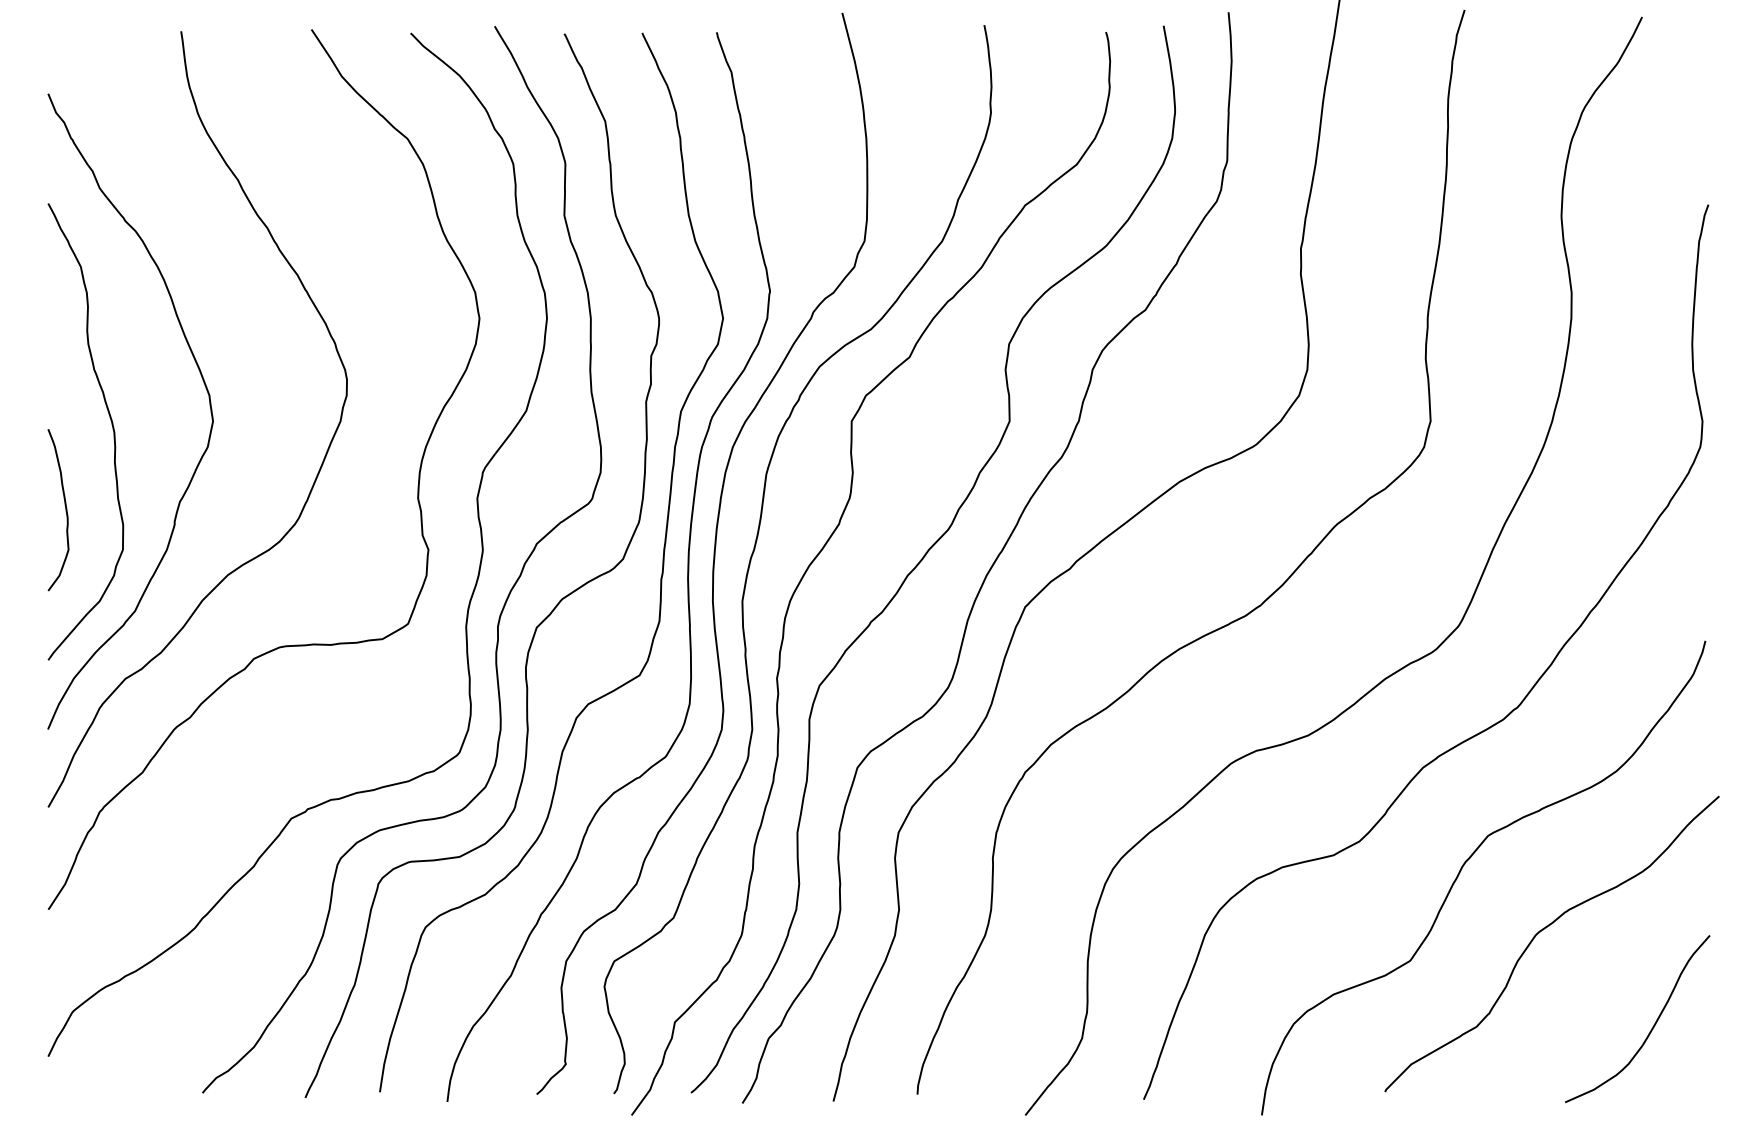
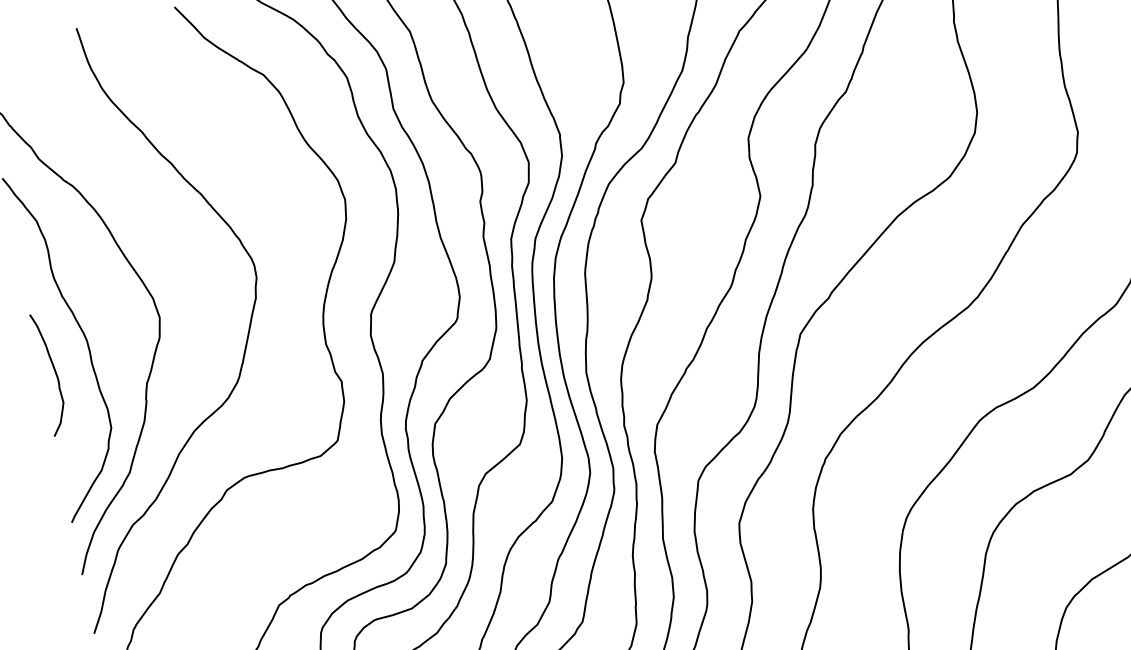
curve: (65, 510) -> (55, 373), moved

